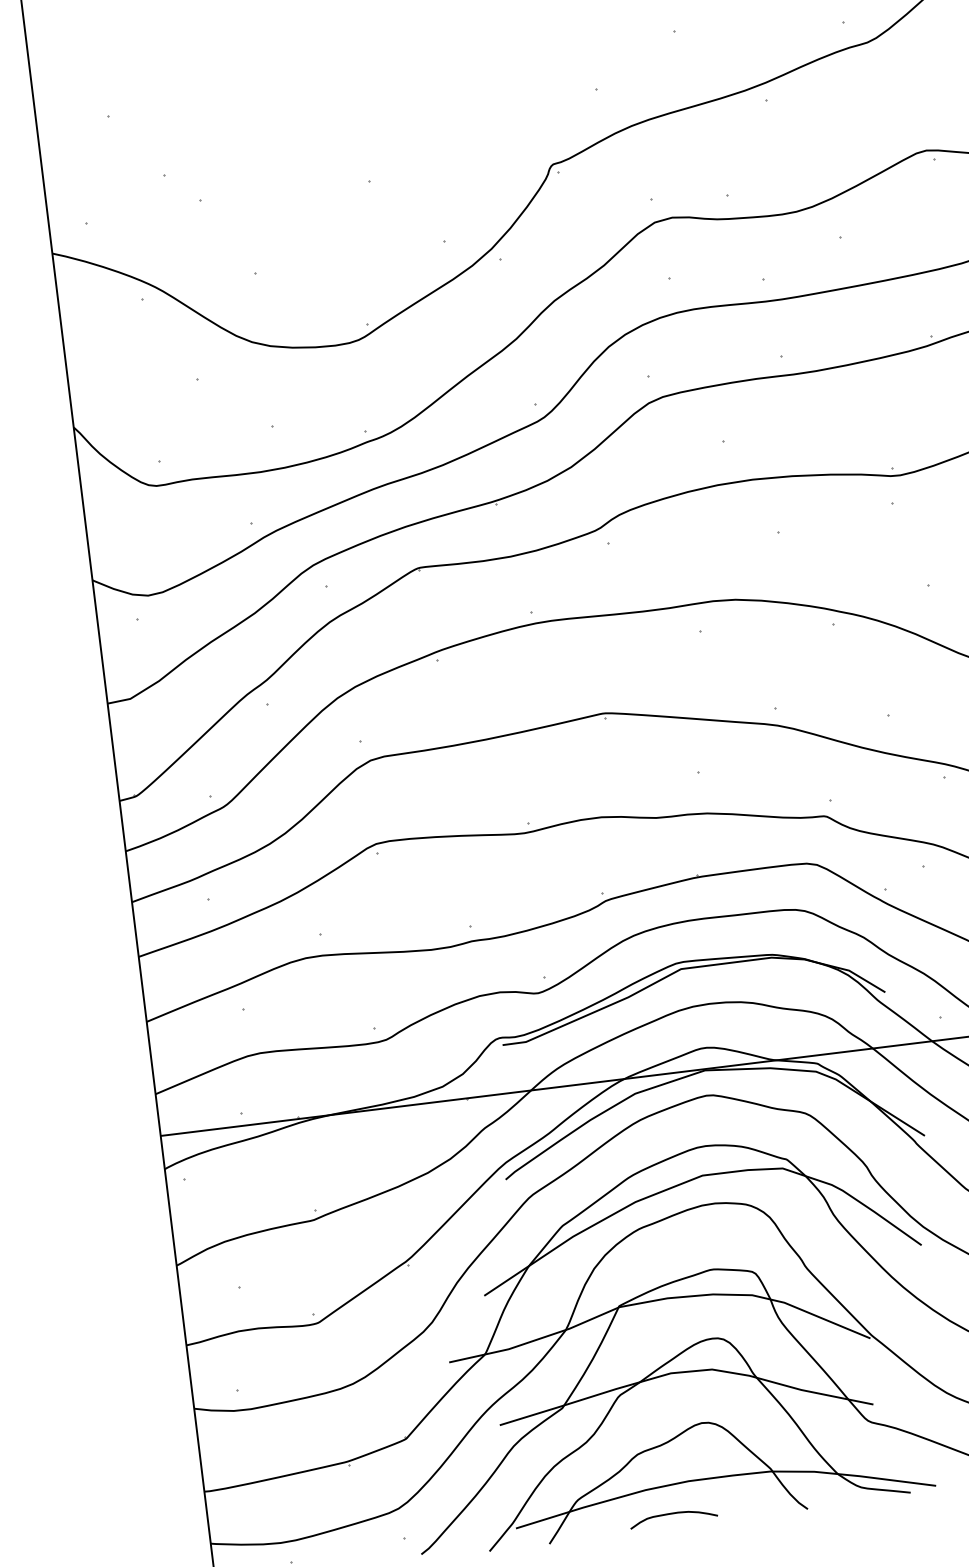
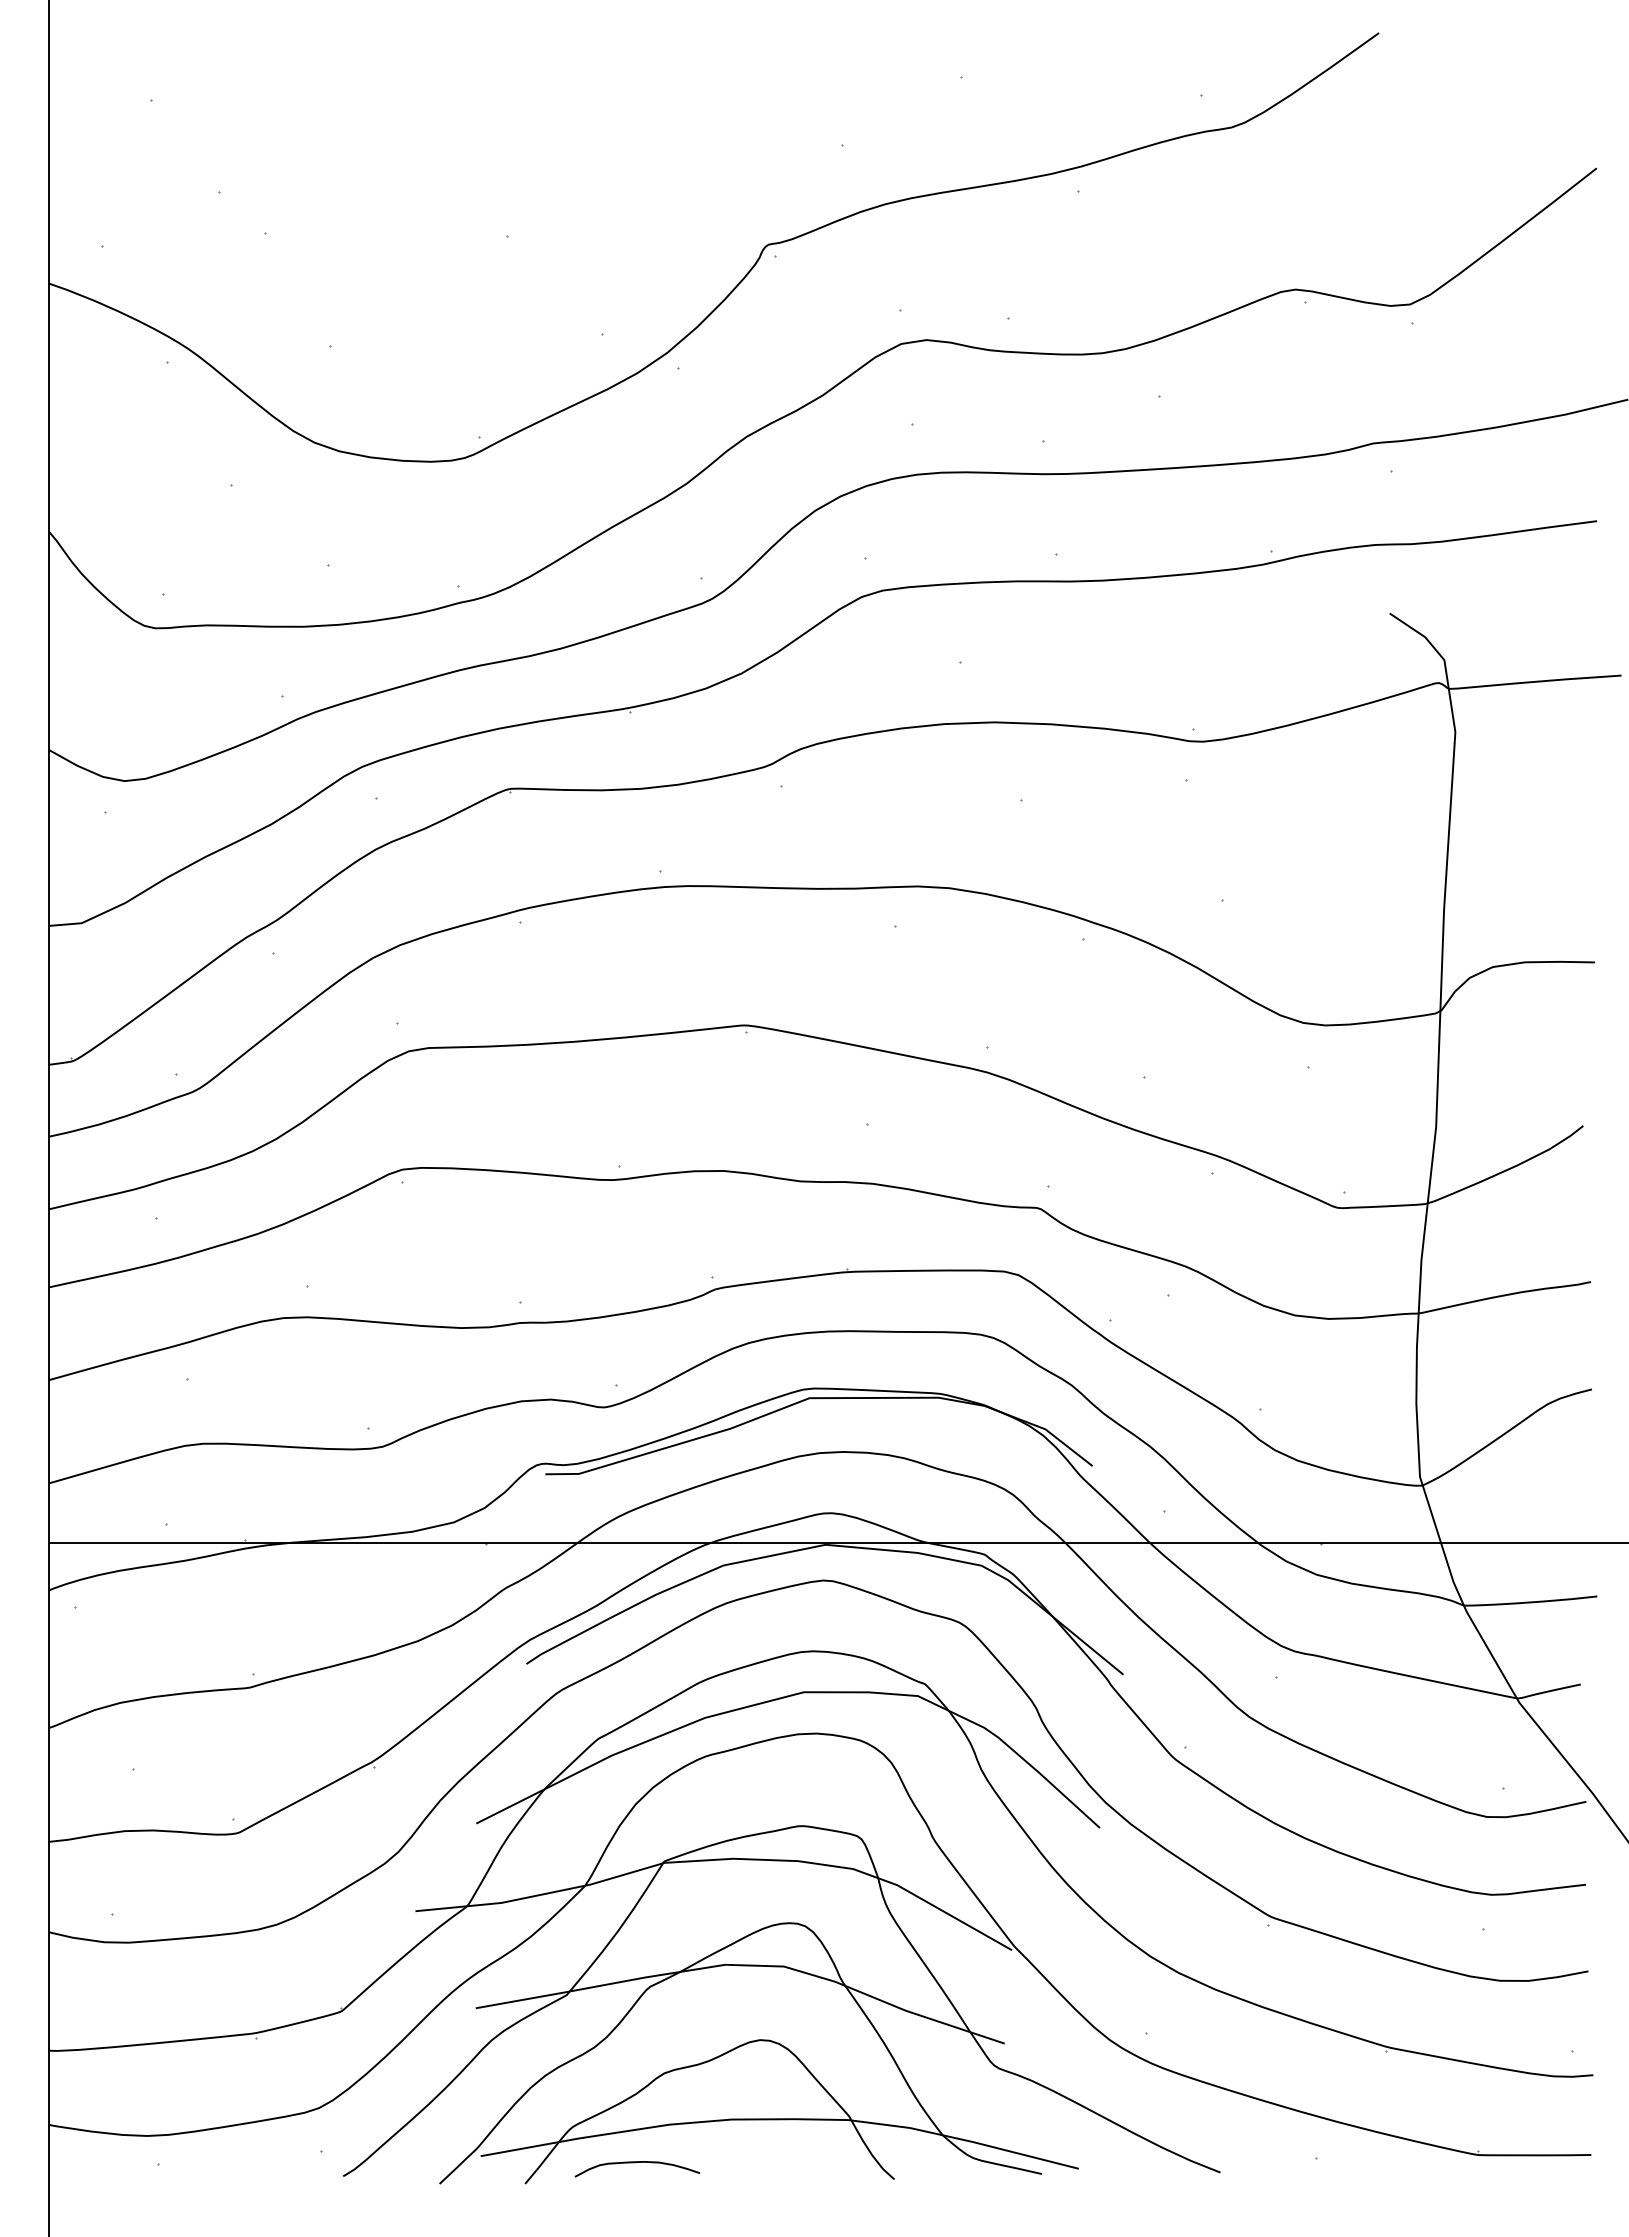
curve: (671, 1514) -> (635, 2163), moved

